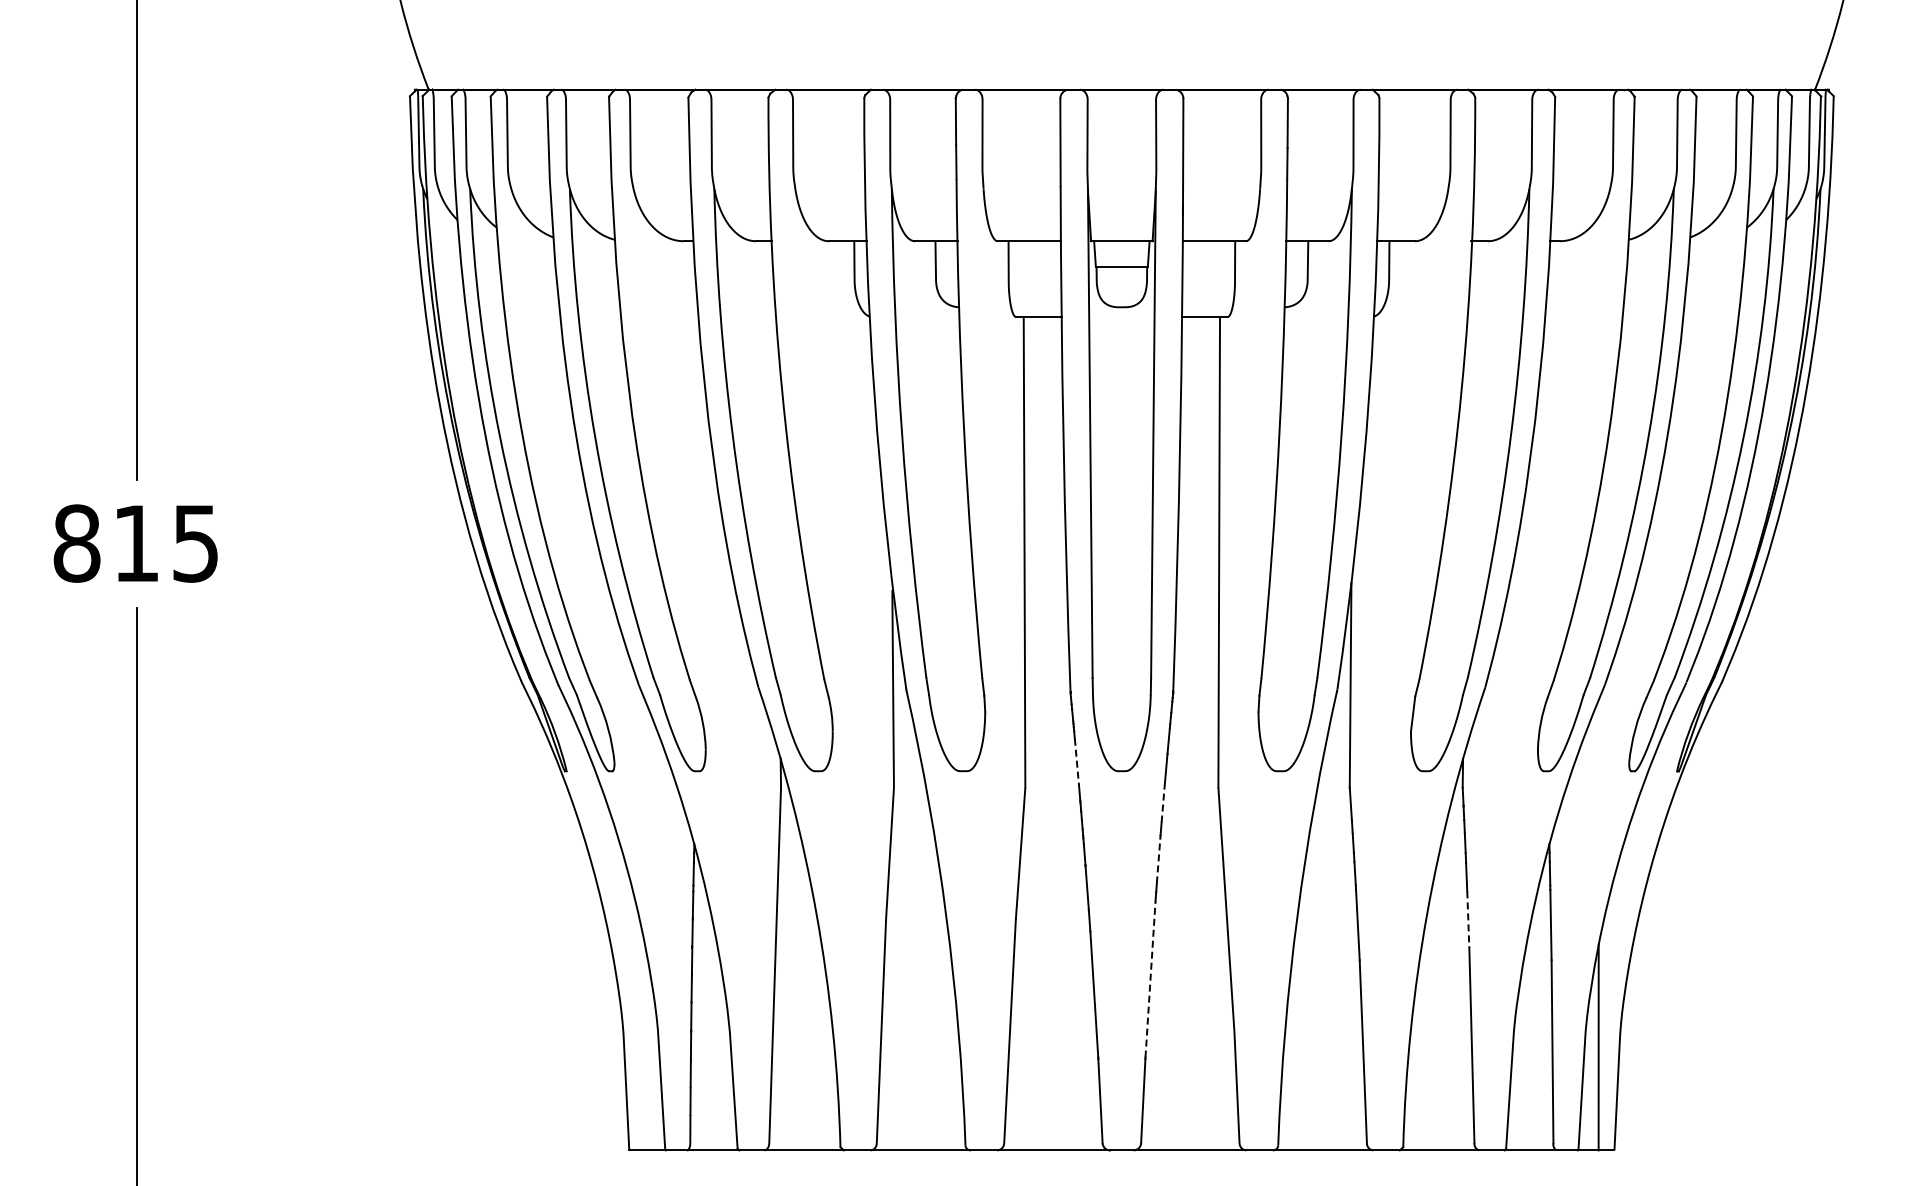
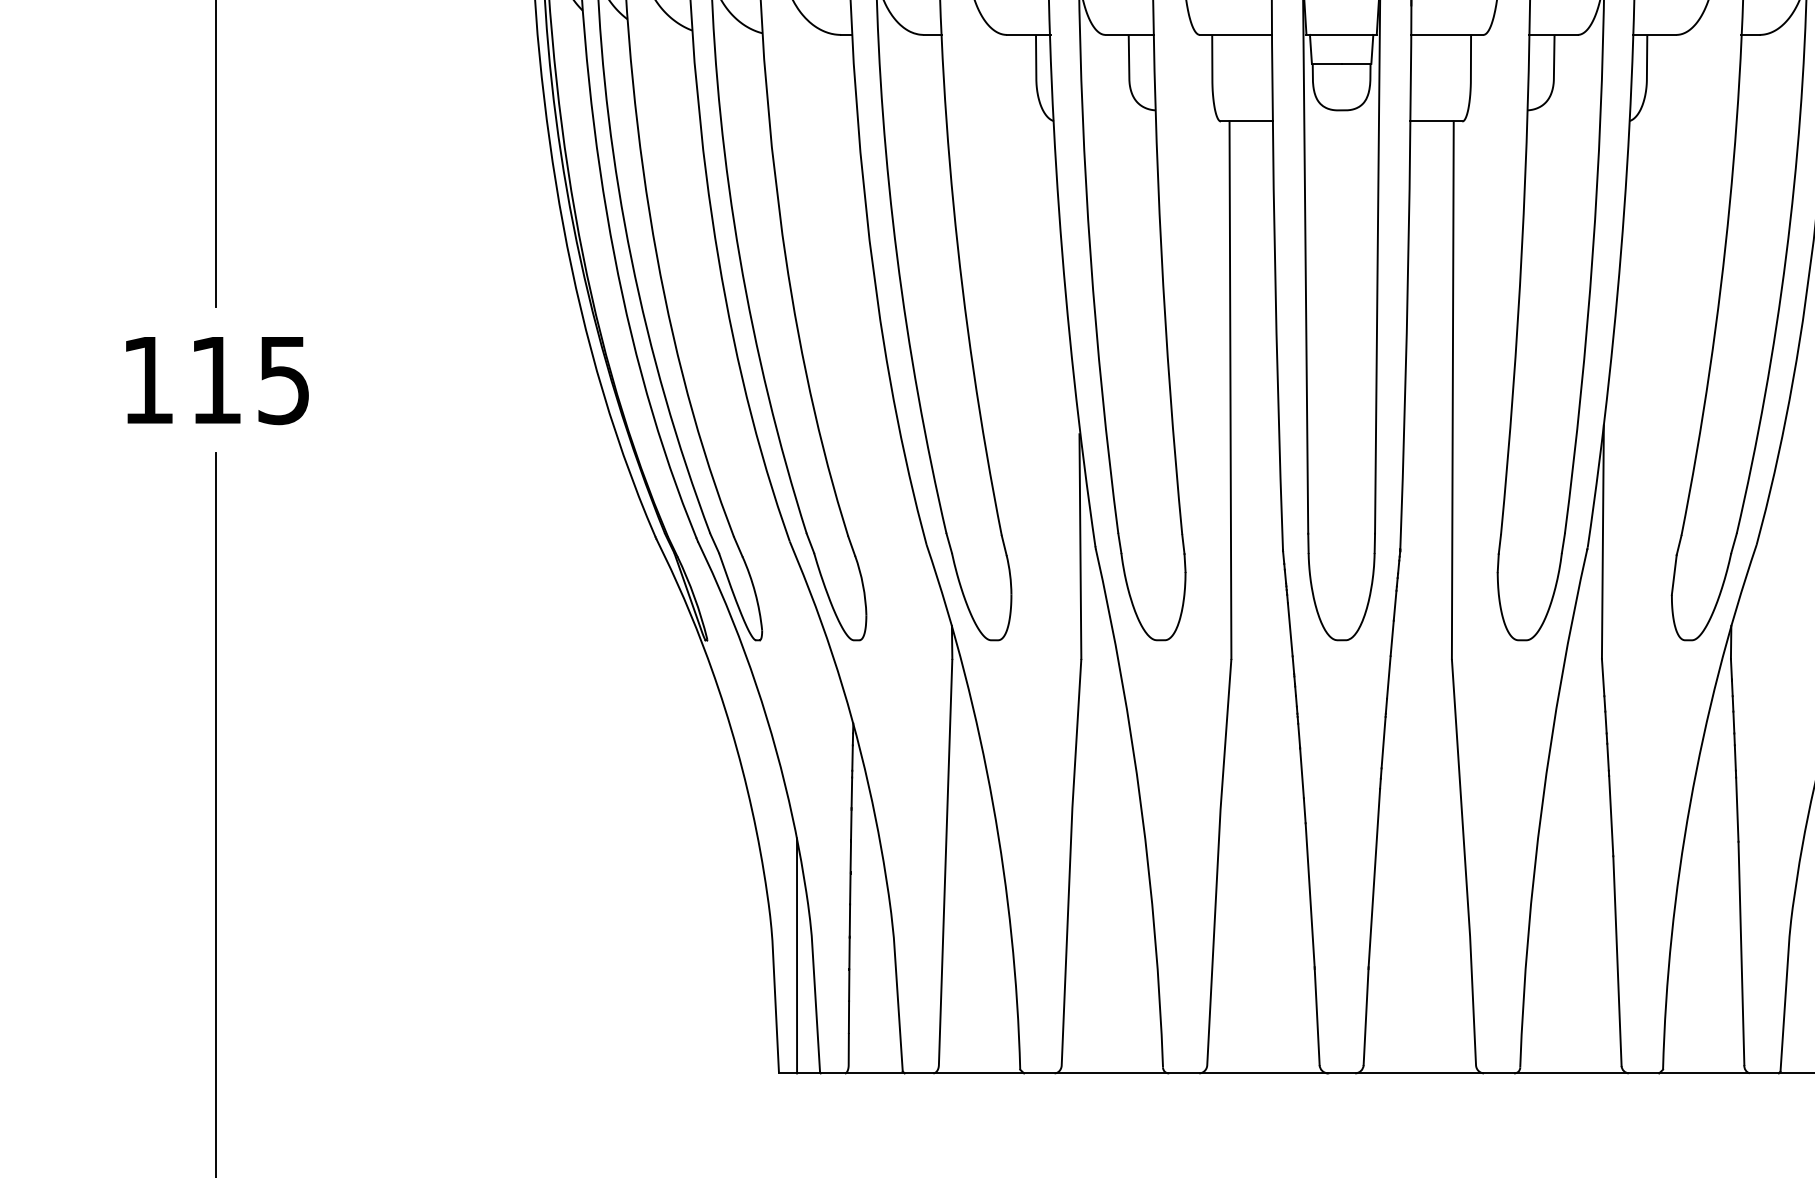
text: (76, 543) -> (147, 380), 815 -> 115
line: (1076, 762) -> (1289, 630), dashed -> solid
line: (1163, 803) -> (1389, 677), dashed -> solid
line: (1158, 860) -> (1383, 742), dashed -> solid
line: (1468, 920) -> (1737, 810), dashed -> solid
line: (1150, 978) -> (1374, 877), dashed -> solid
line: (645, 1047) -> (797, 955), added

